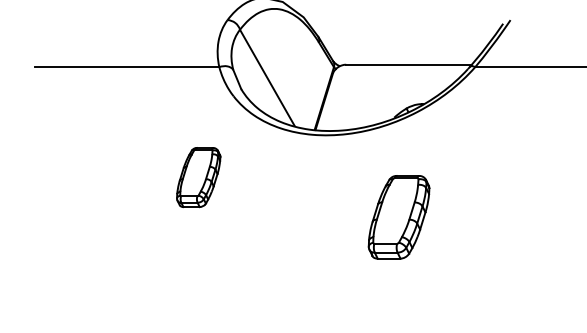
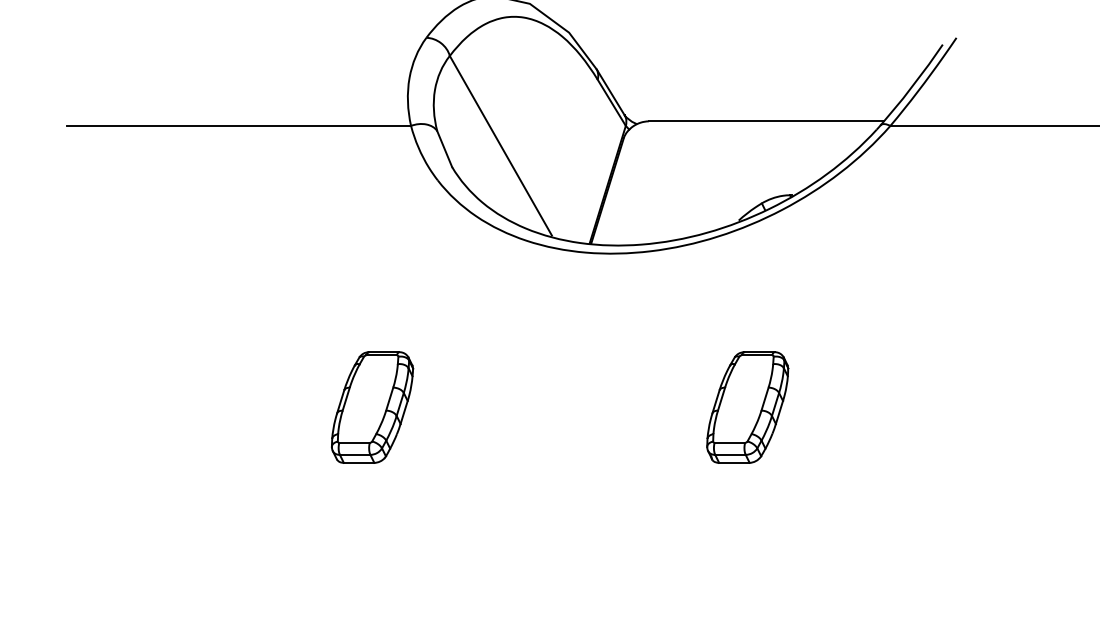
part: (198, 177) -> (372, 407), moved
part: (398, 217) -> (746, 407), size x0.71

